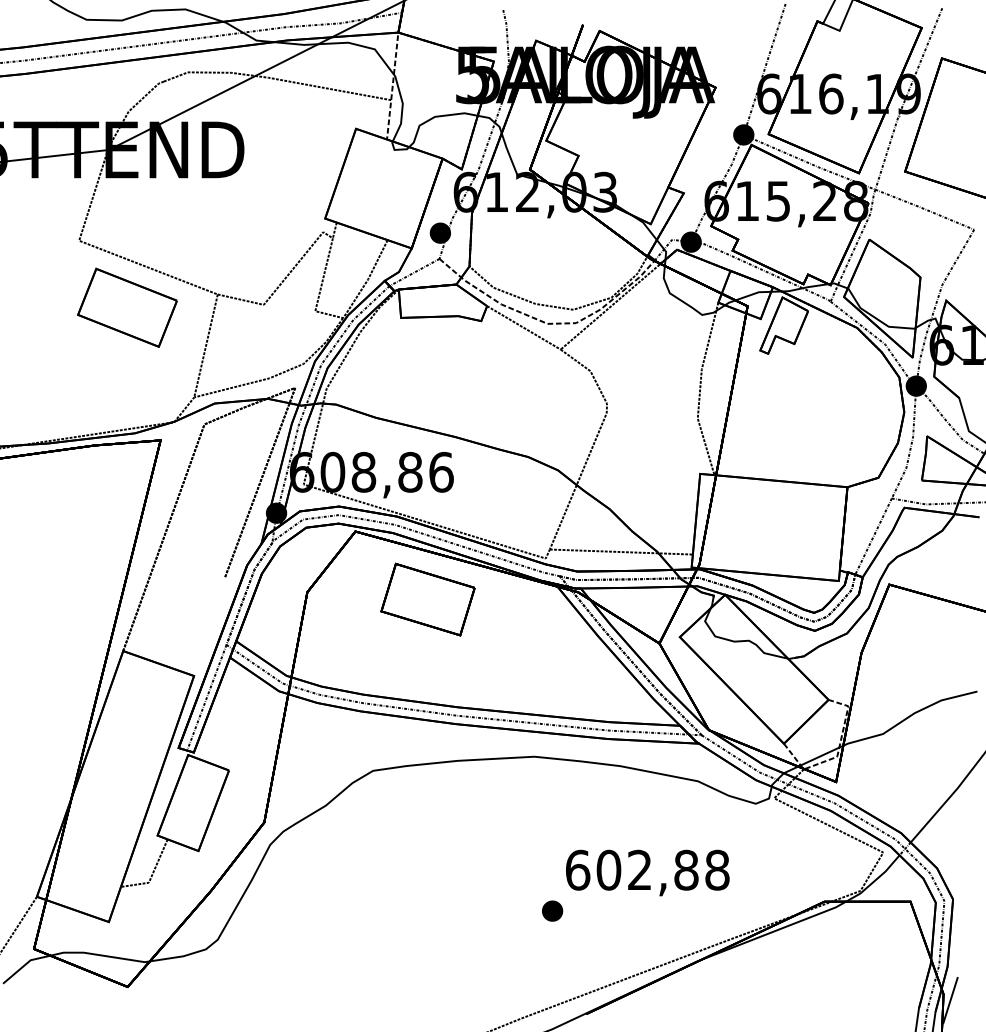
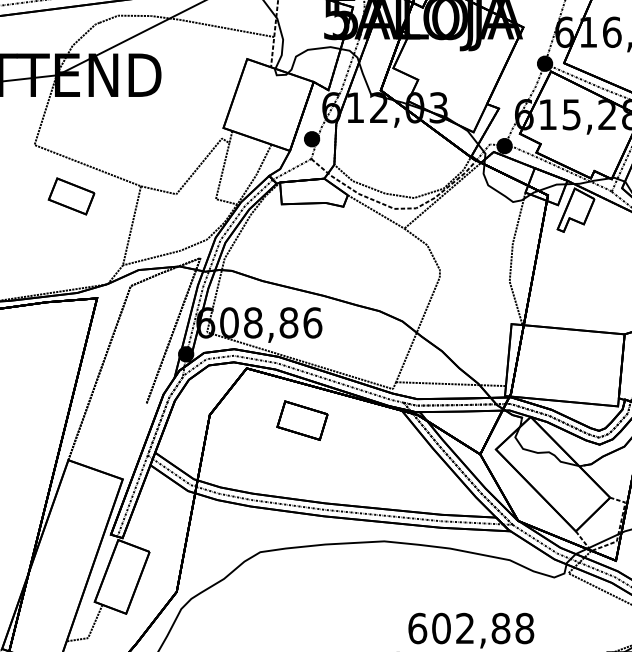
part: (127, 307) -> (71, 196), size x0.6
part: (427, 599) -> (302, 420), size x0.7

